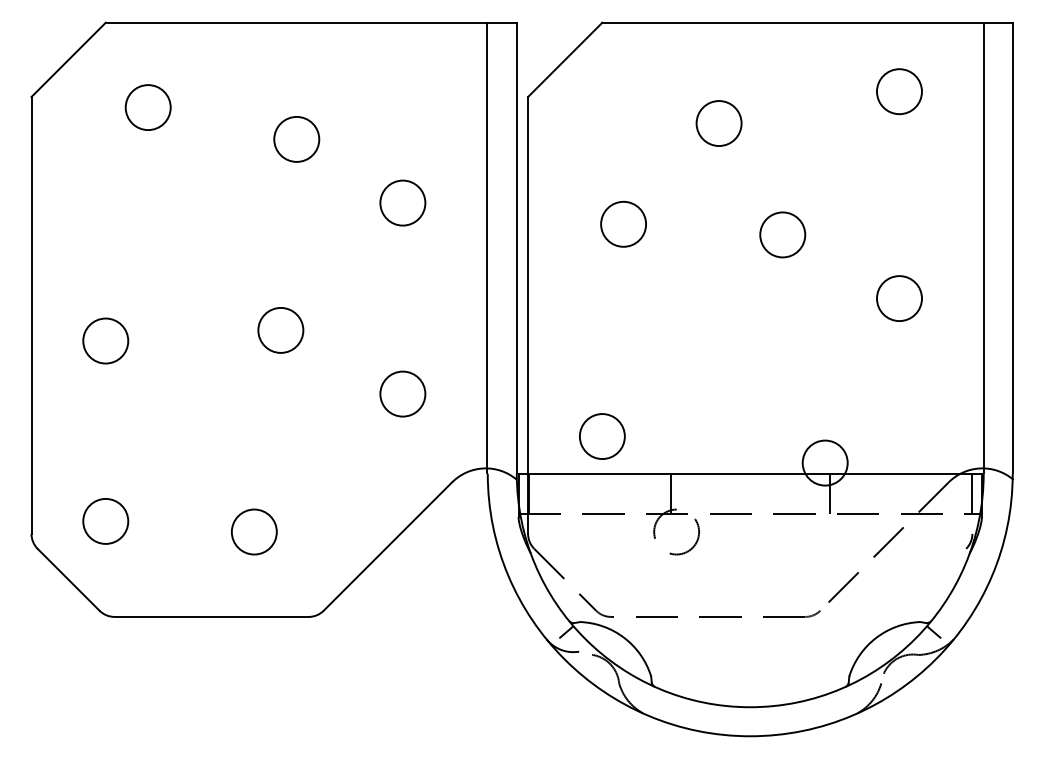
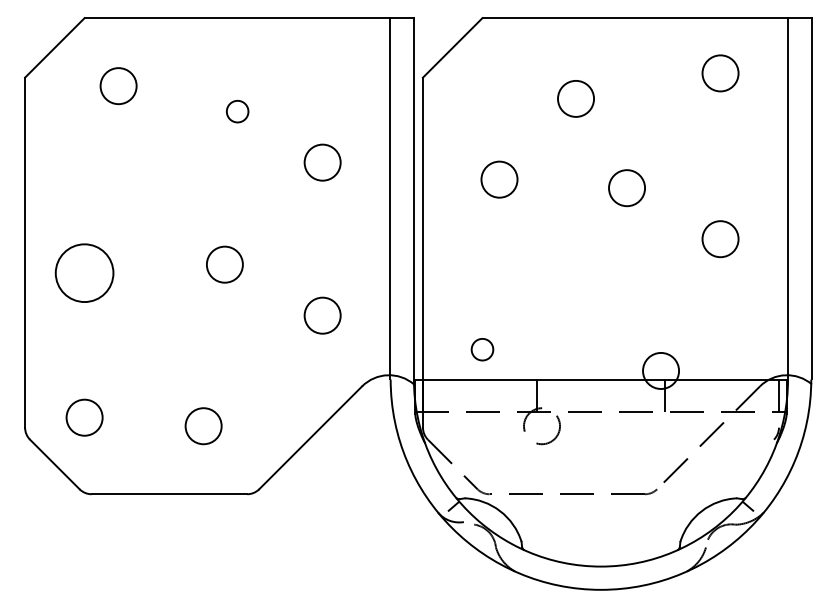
circle: (296, 139) -> (237, 111), size x0.6
circle: (105, 341) -> (84, 273), size x1.6
circle: (602, 436) -> (482, 349), size x0.6

